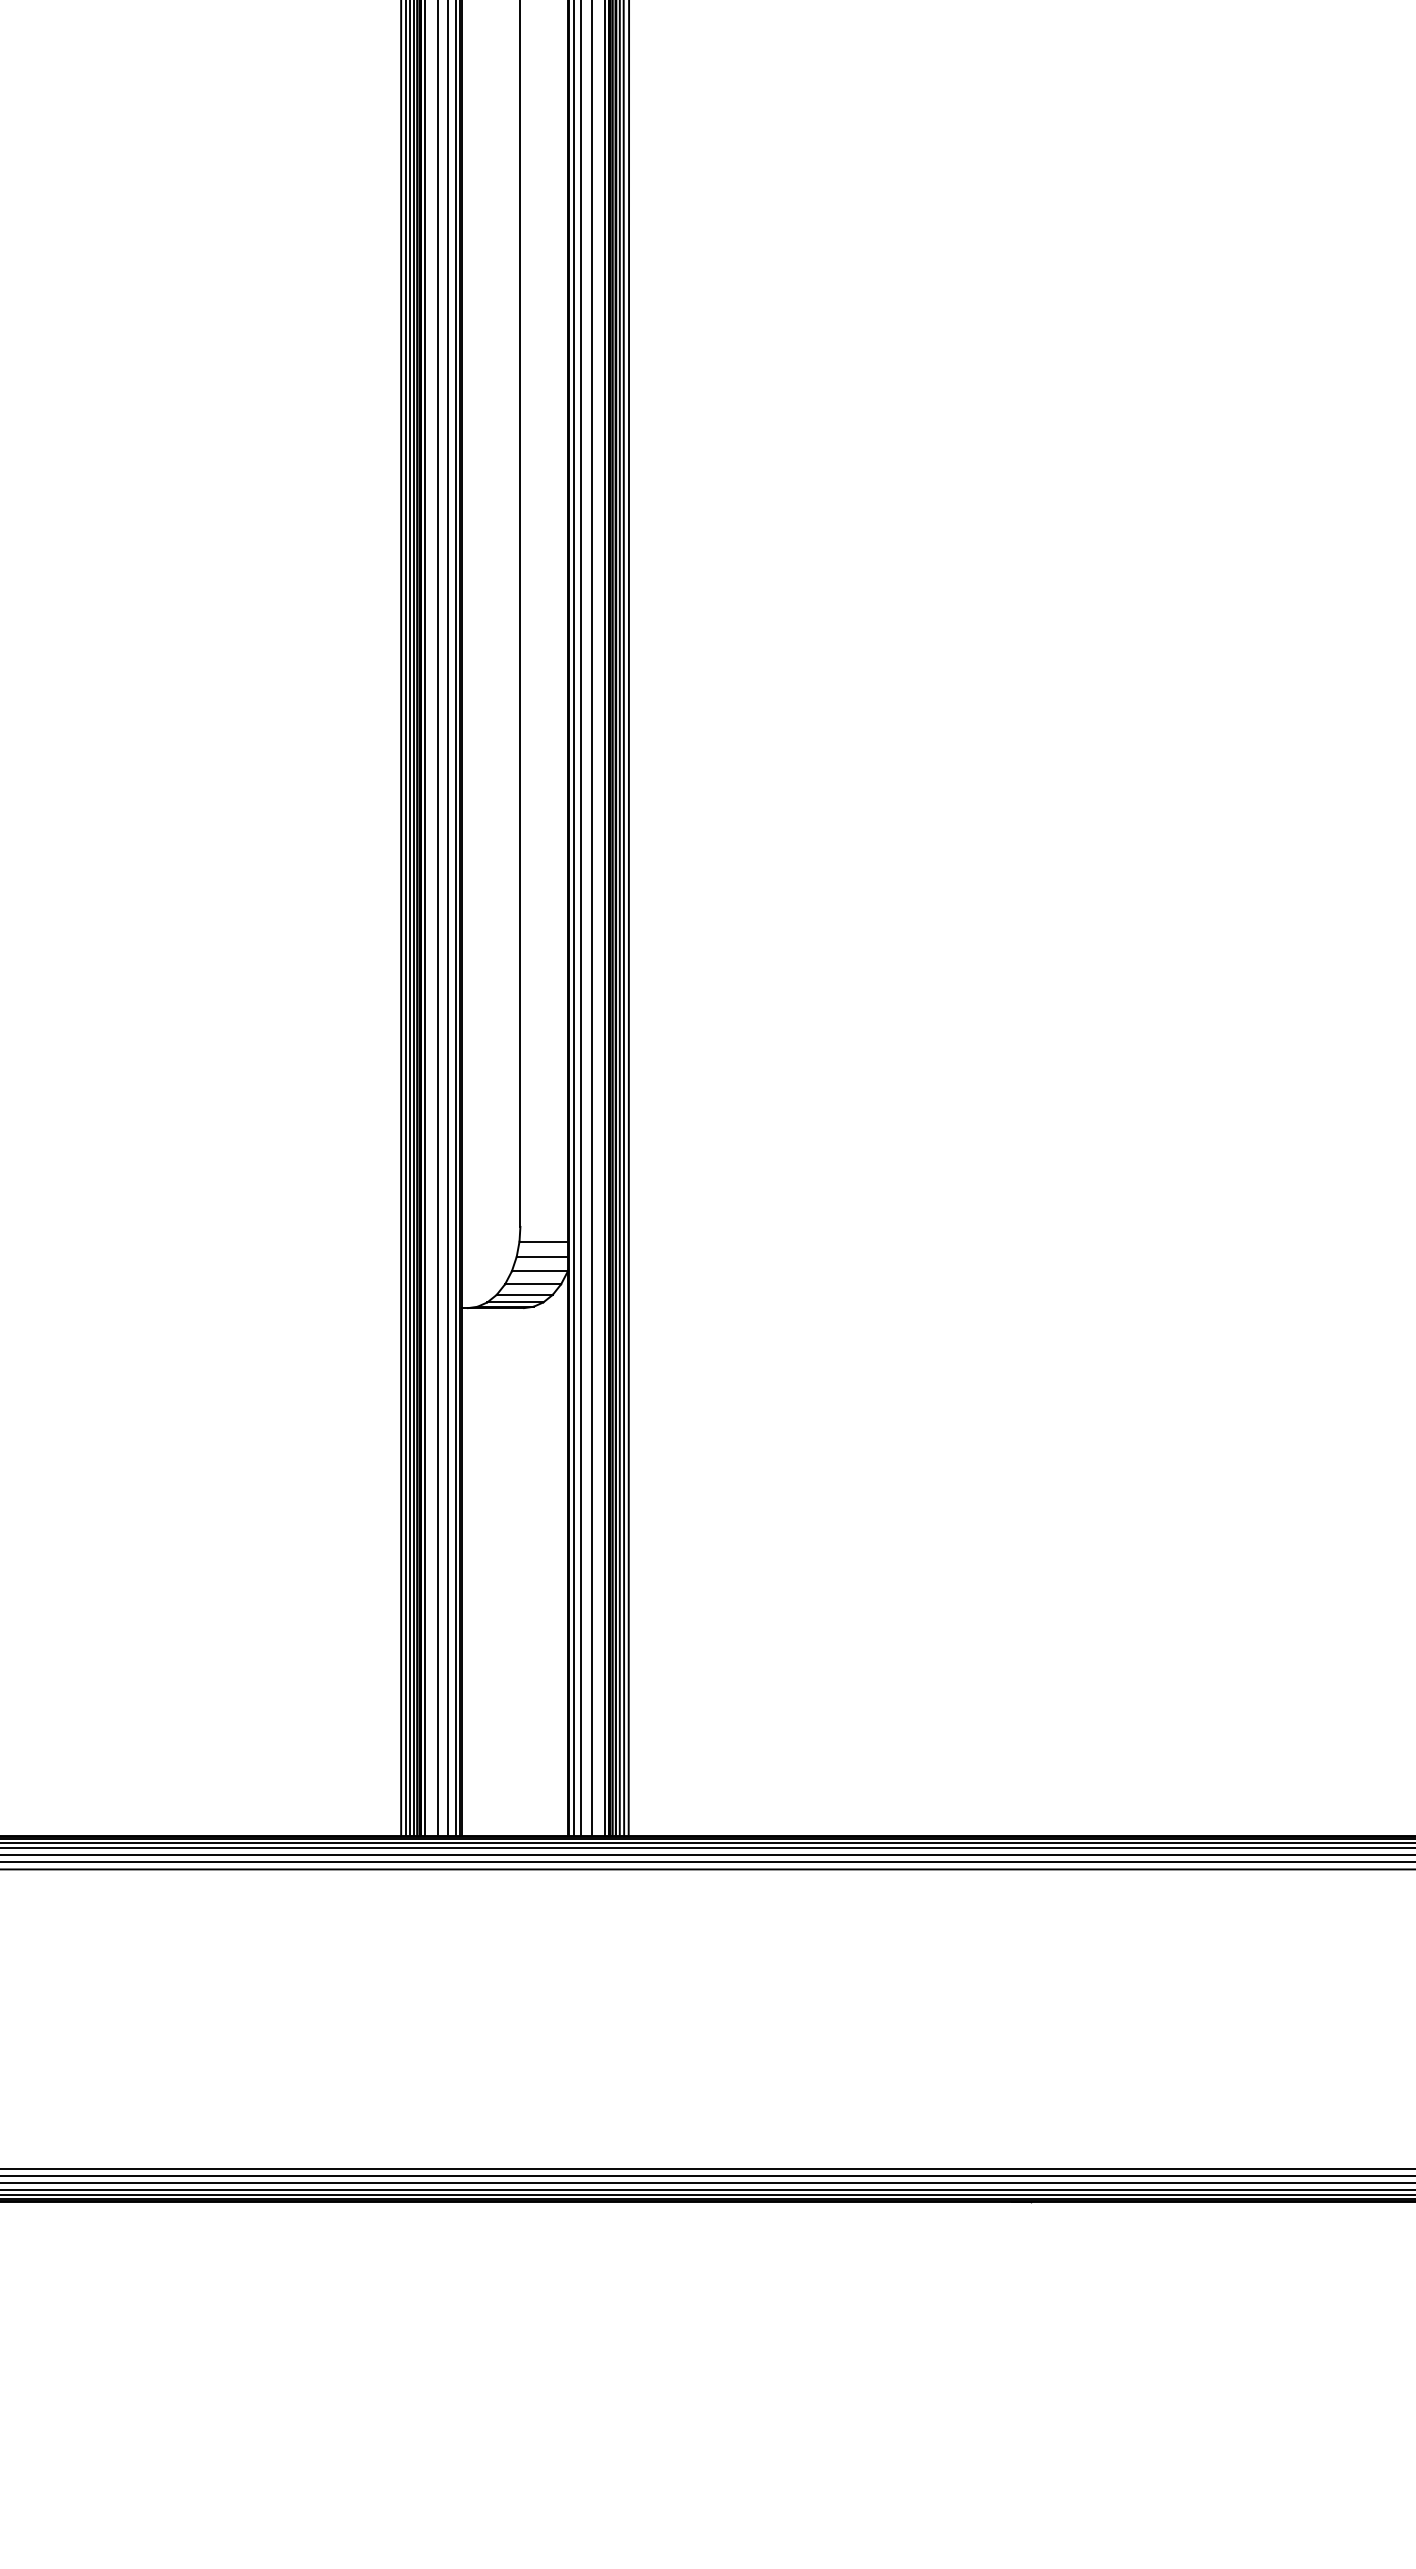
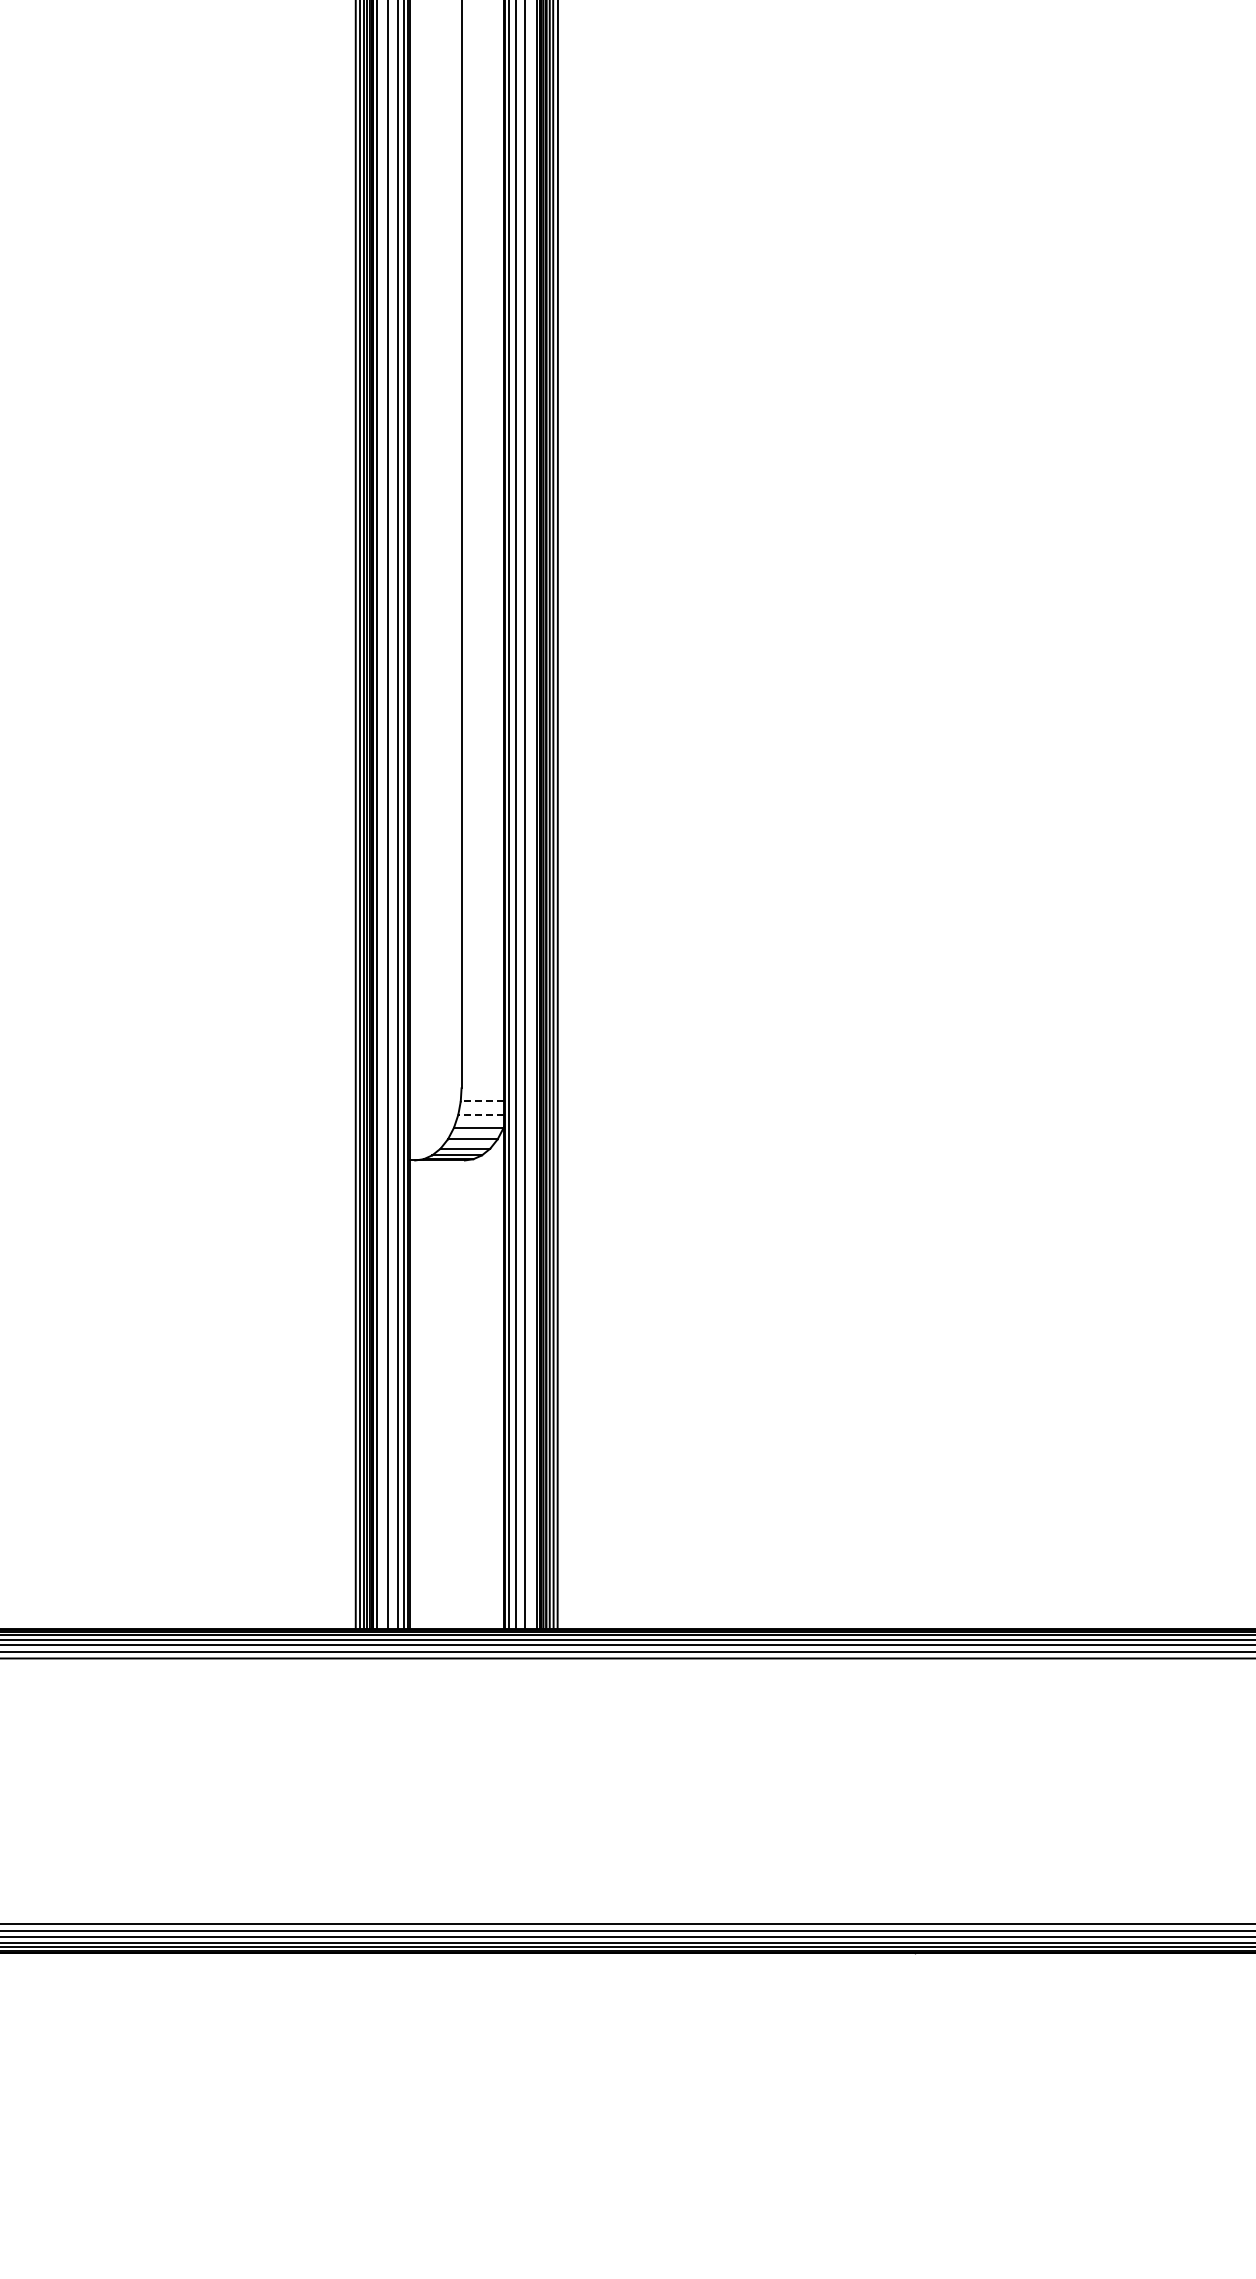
line: (544, 1241) -> (482, 1101), solid -> dashed
line: (542, 1256) -> (481, 1114), solid -> dashed

